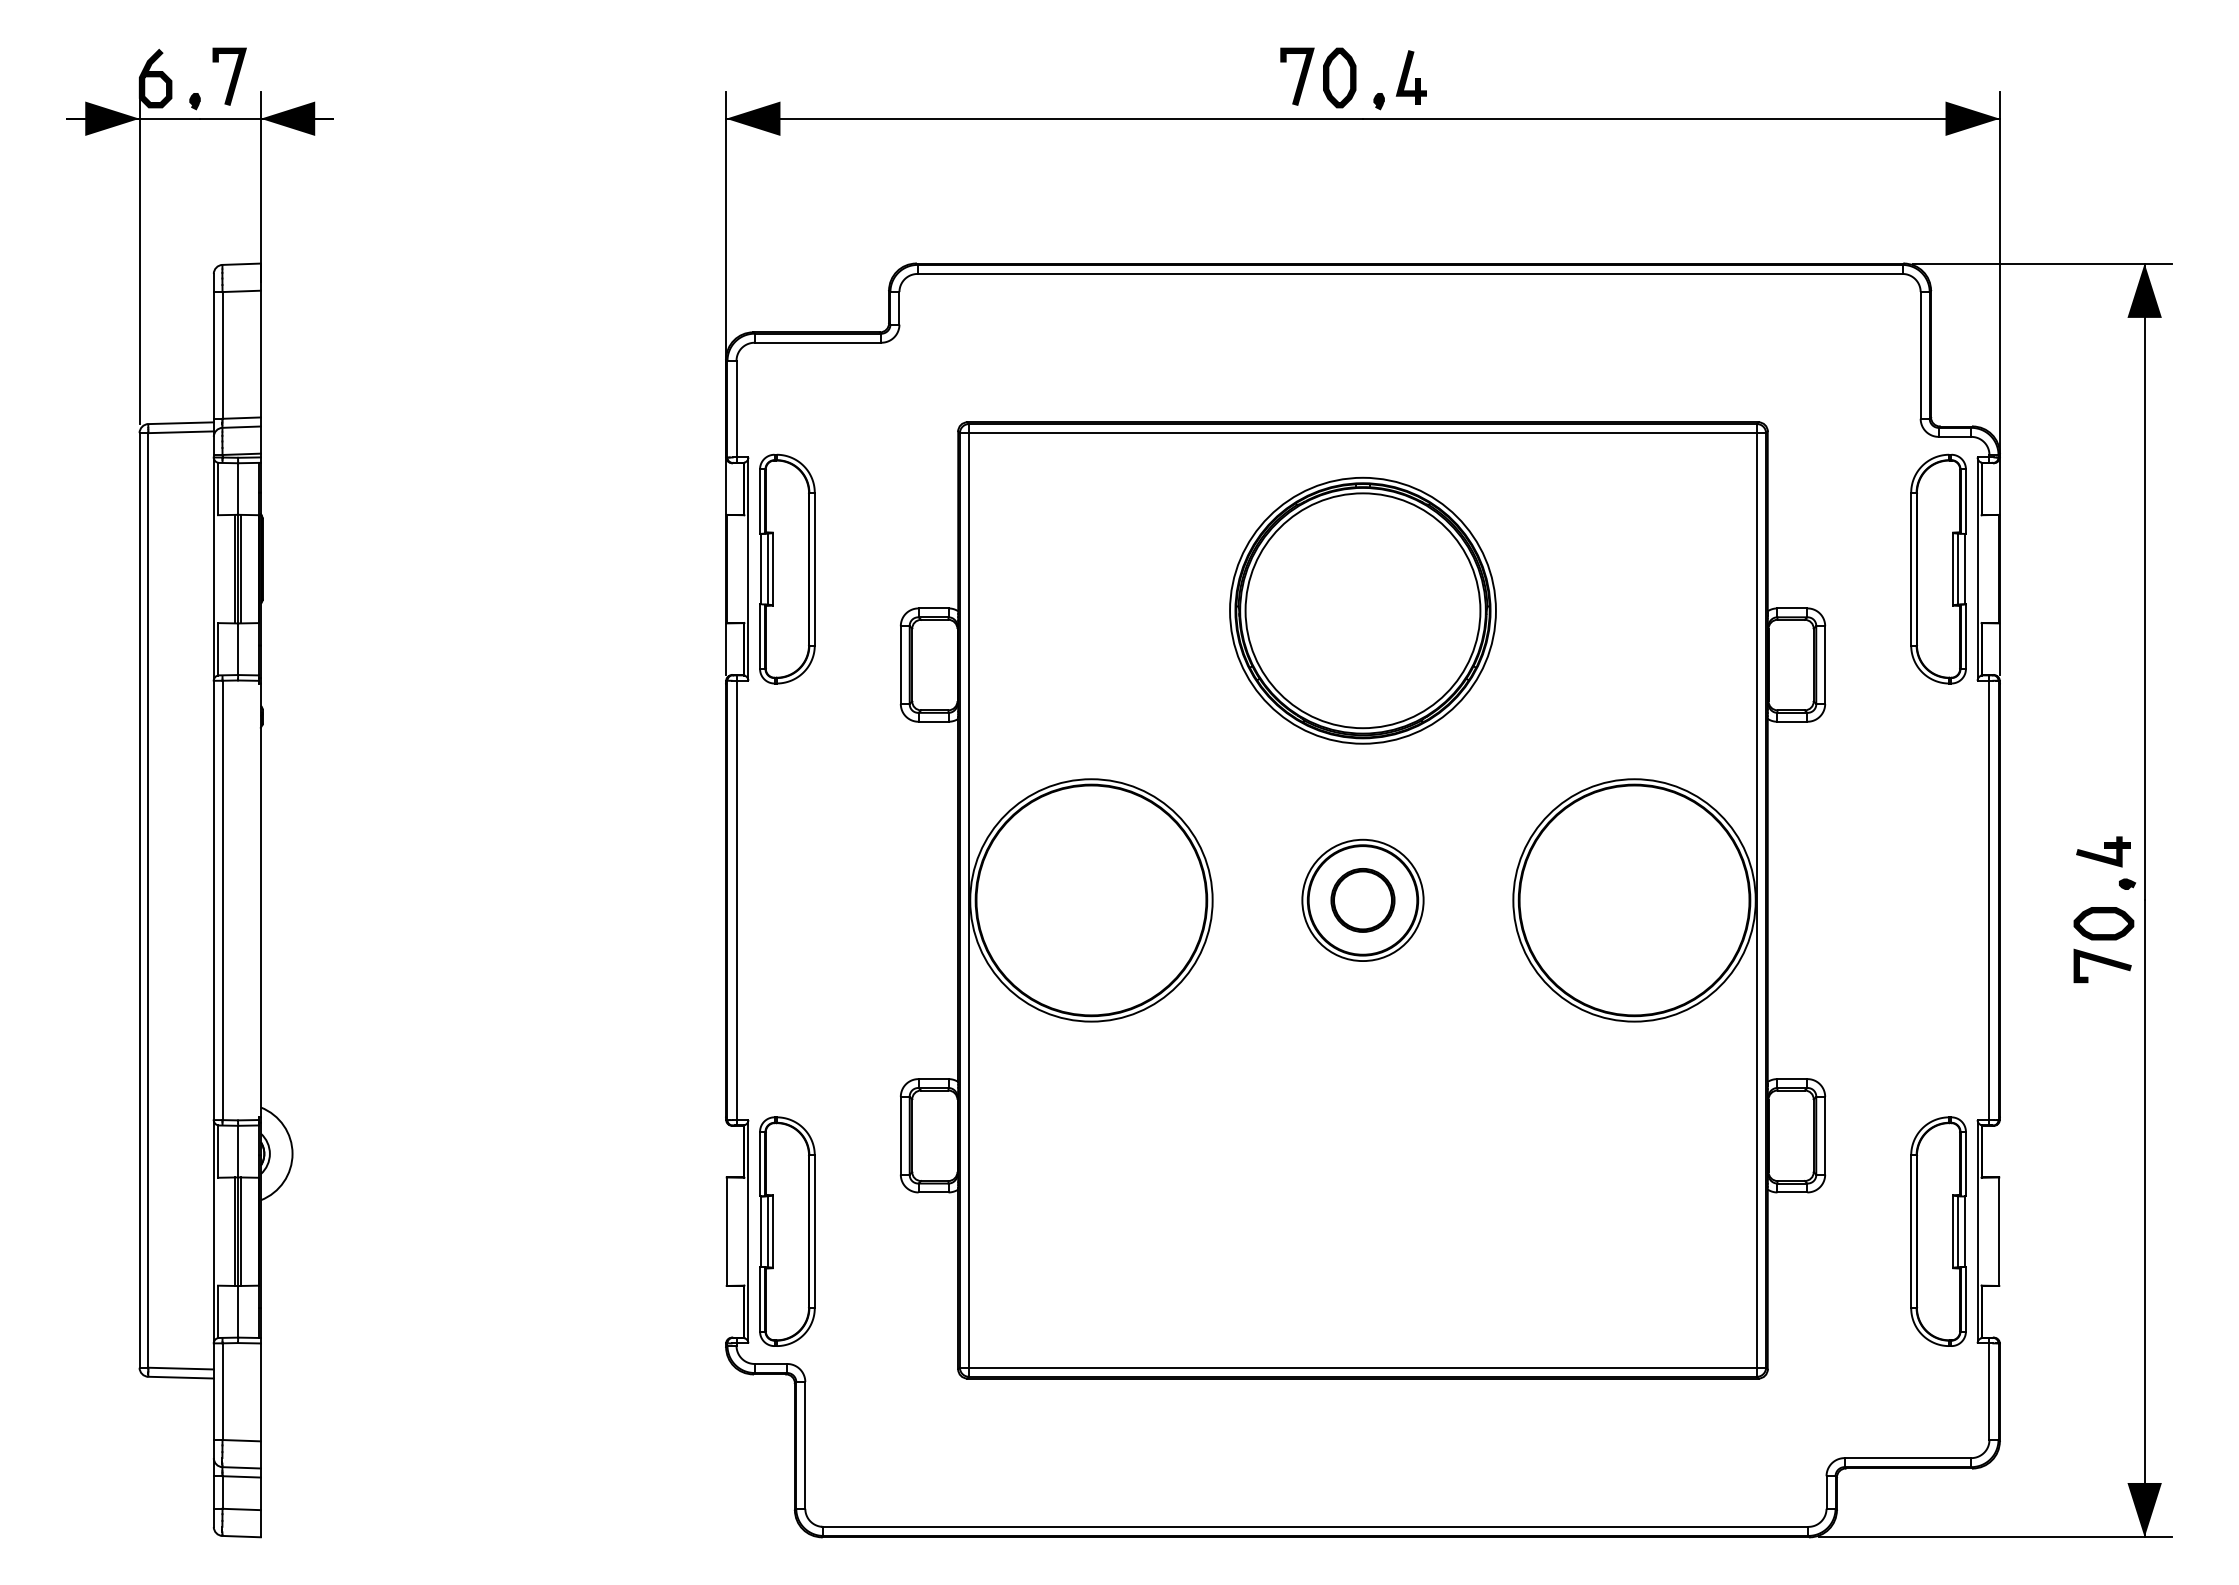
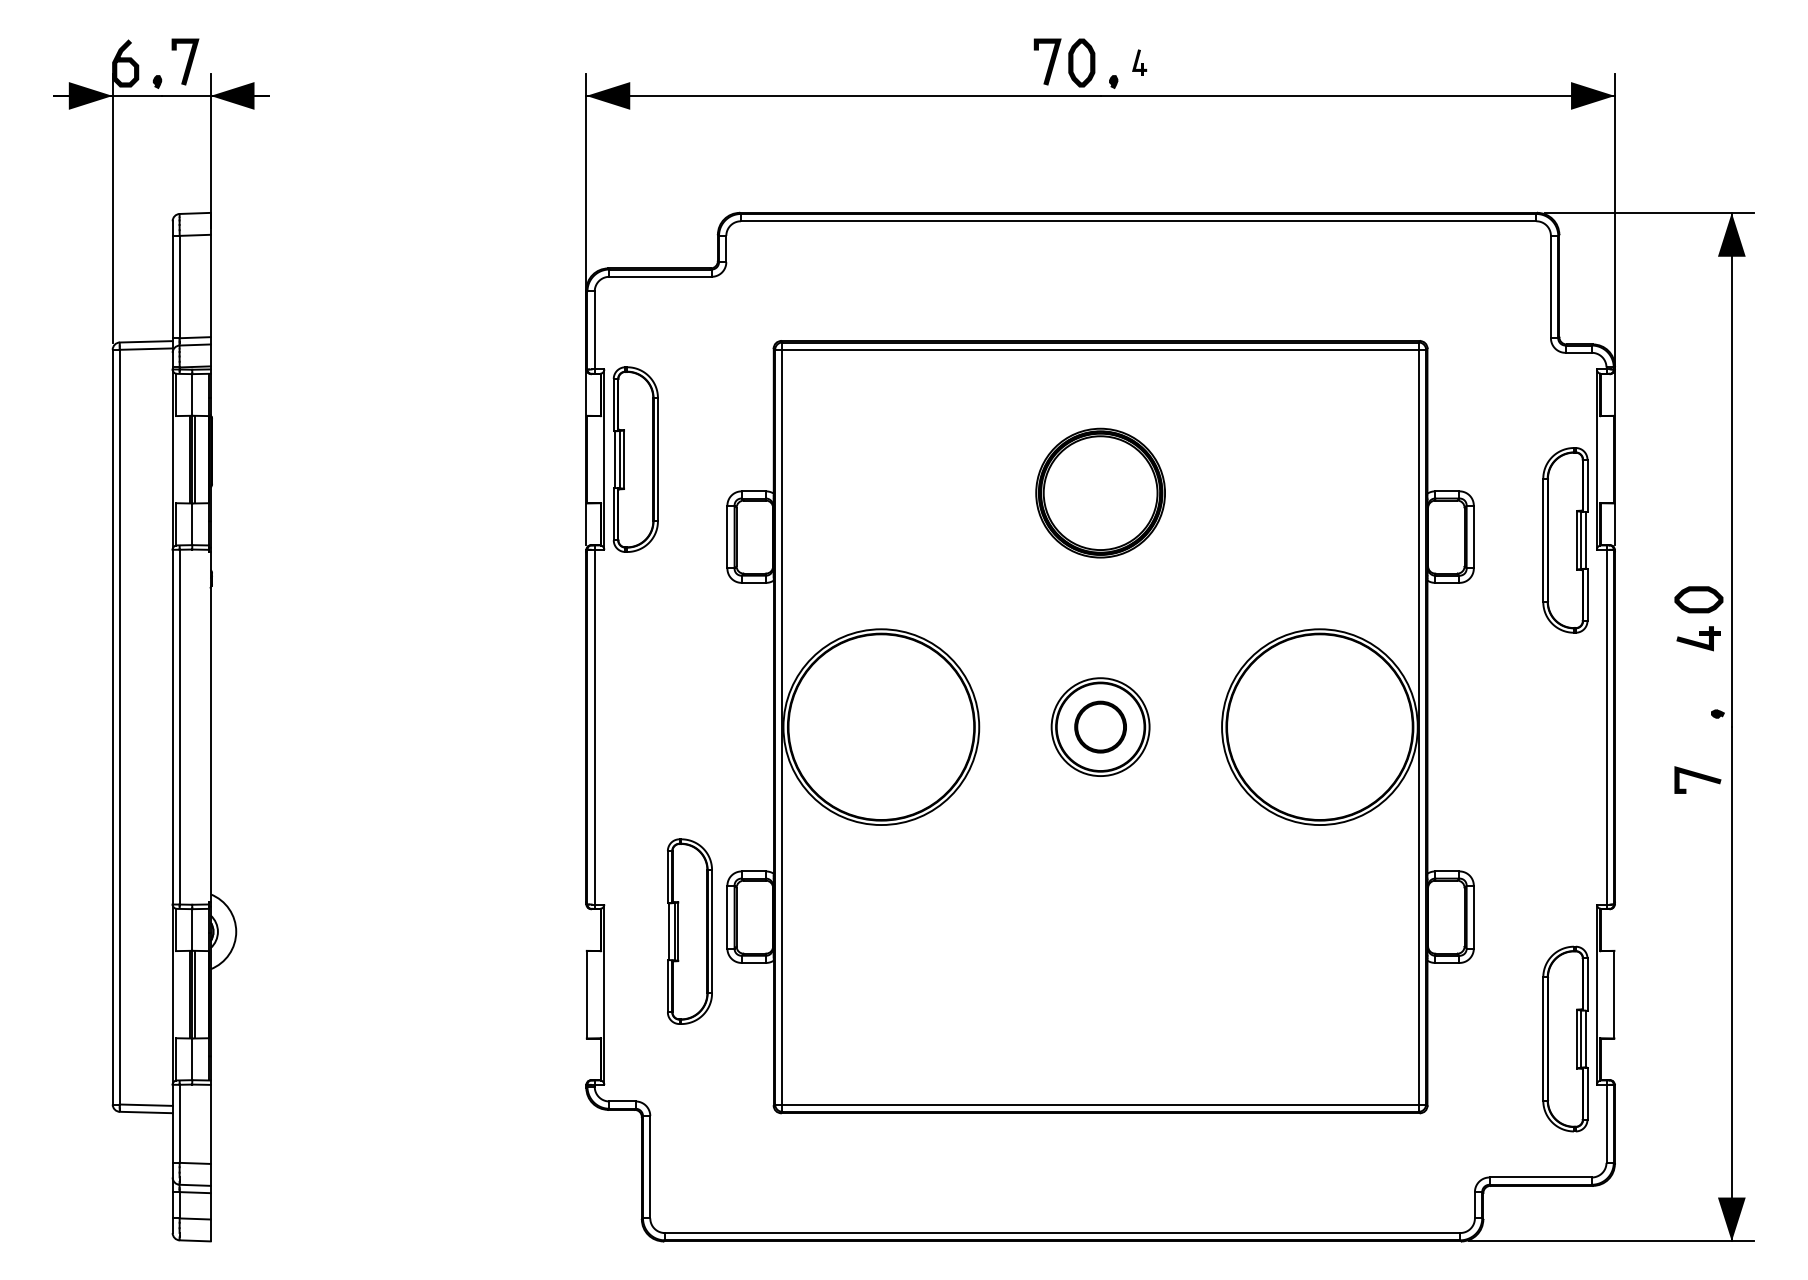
part: (1410, 77) -> (1138, 62), size x0.6
part: (1938, 568) -> (1565, 539), moved
part: (1362, 610) -> (1100, 493), size x0.6
part: (2103, 851) -> (1698, 638), moved
part: (2103, 923) -> (1698, 599), moved
part: (787, 1231) -> (690, 931), moved
part: (1938, 1231) -> (1565, 1038), moved

